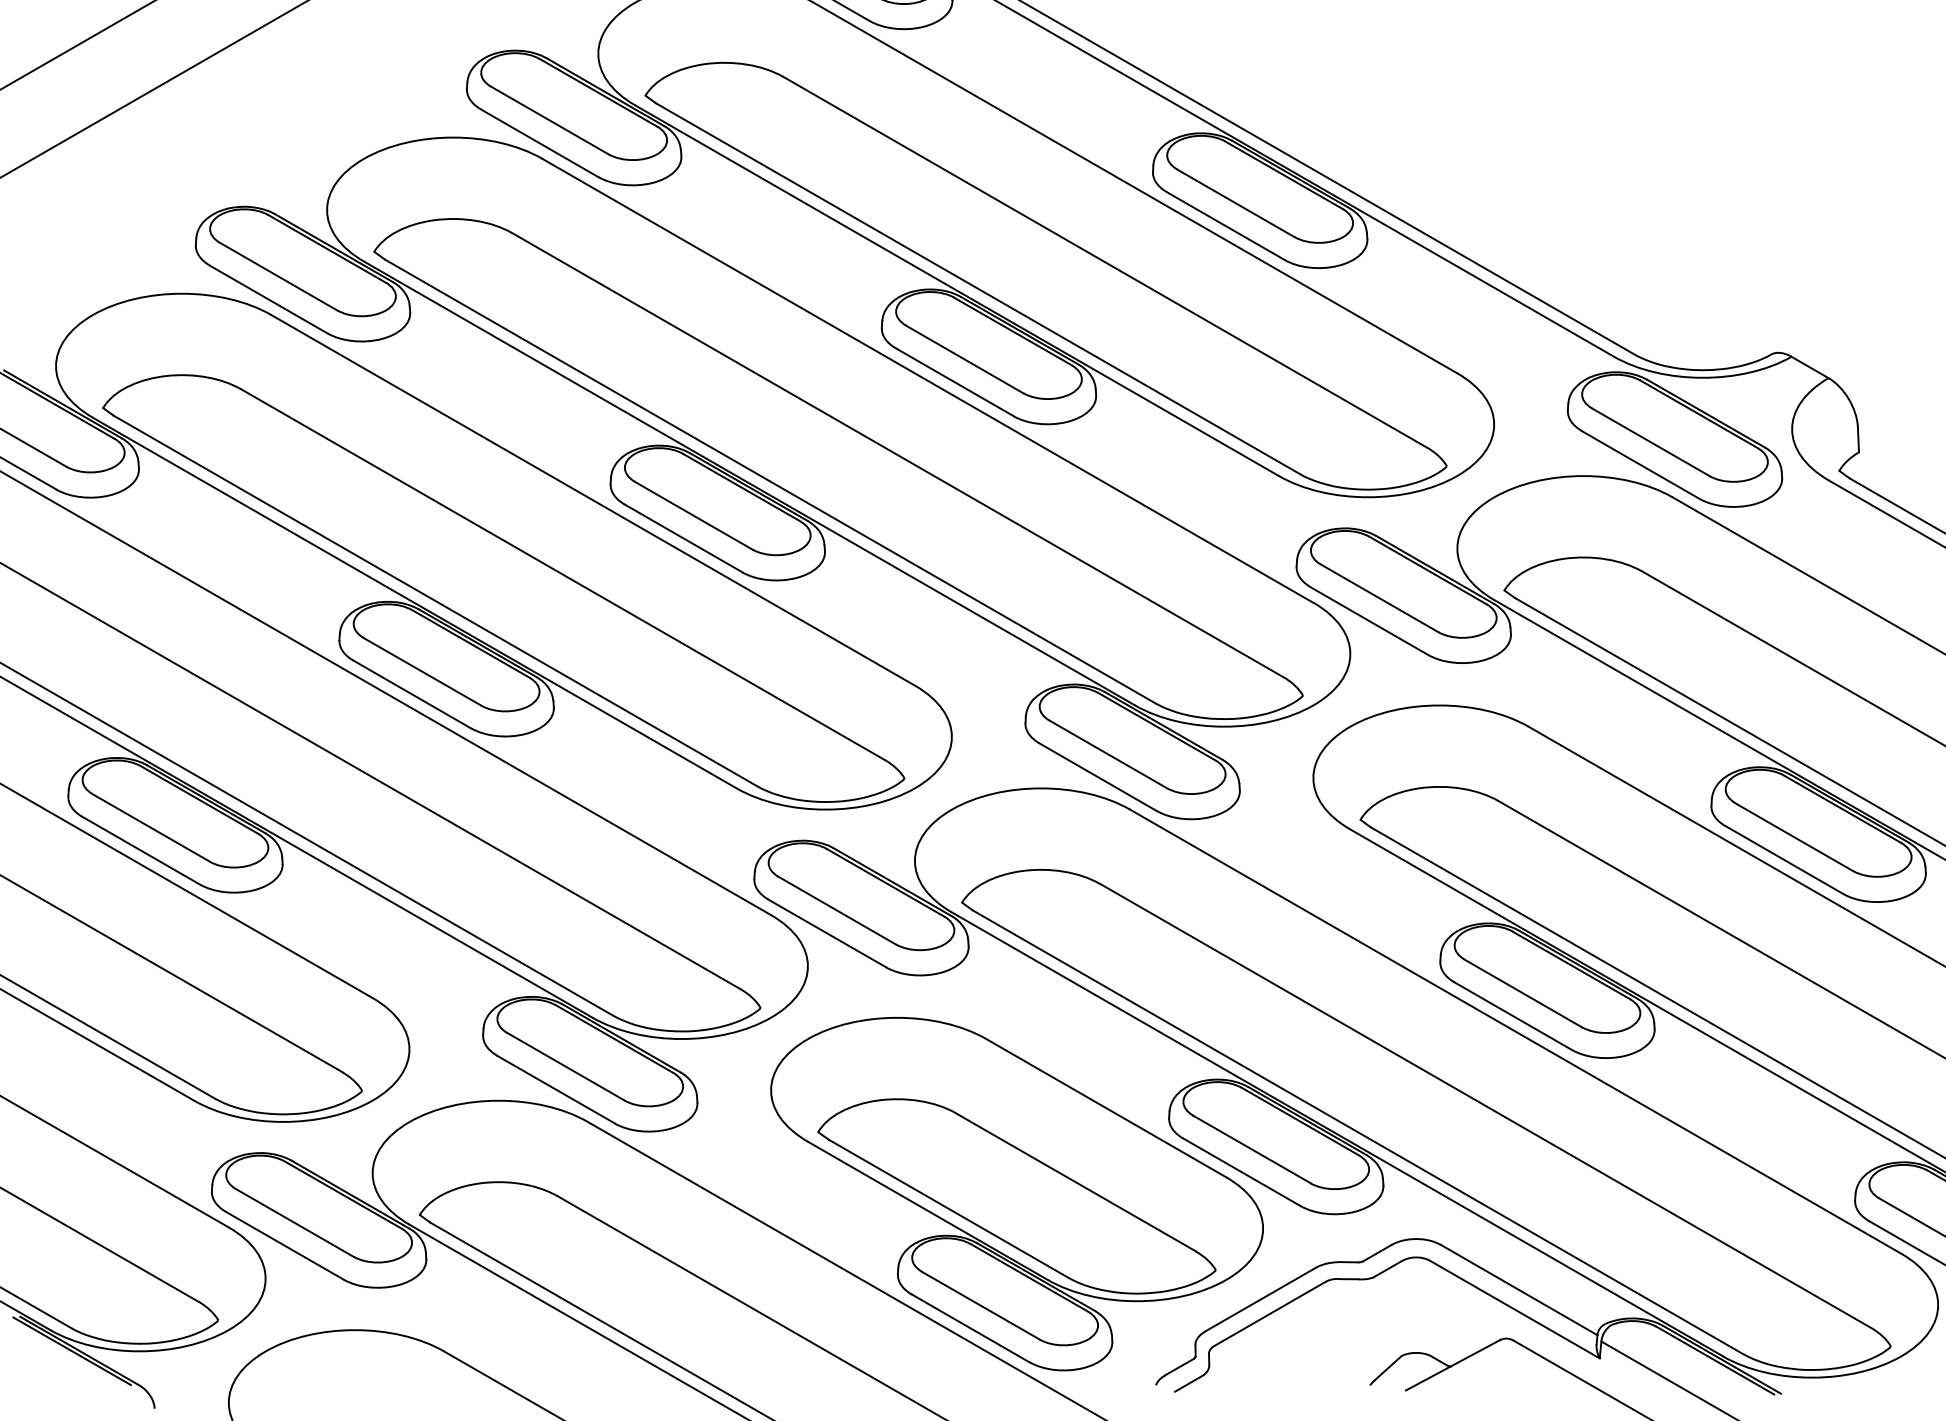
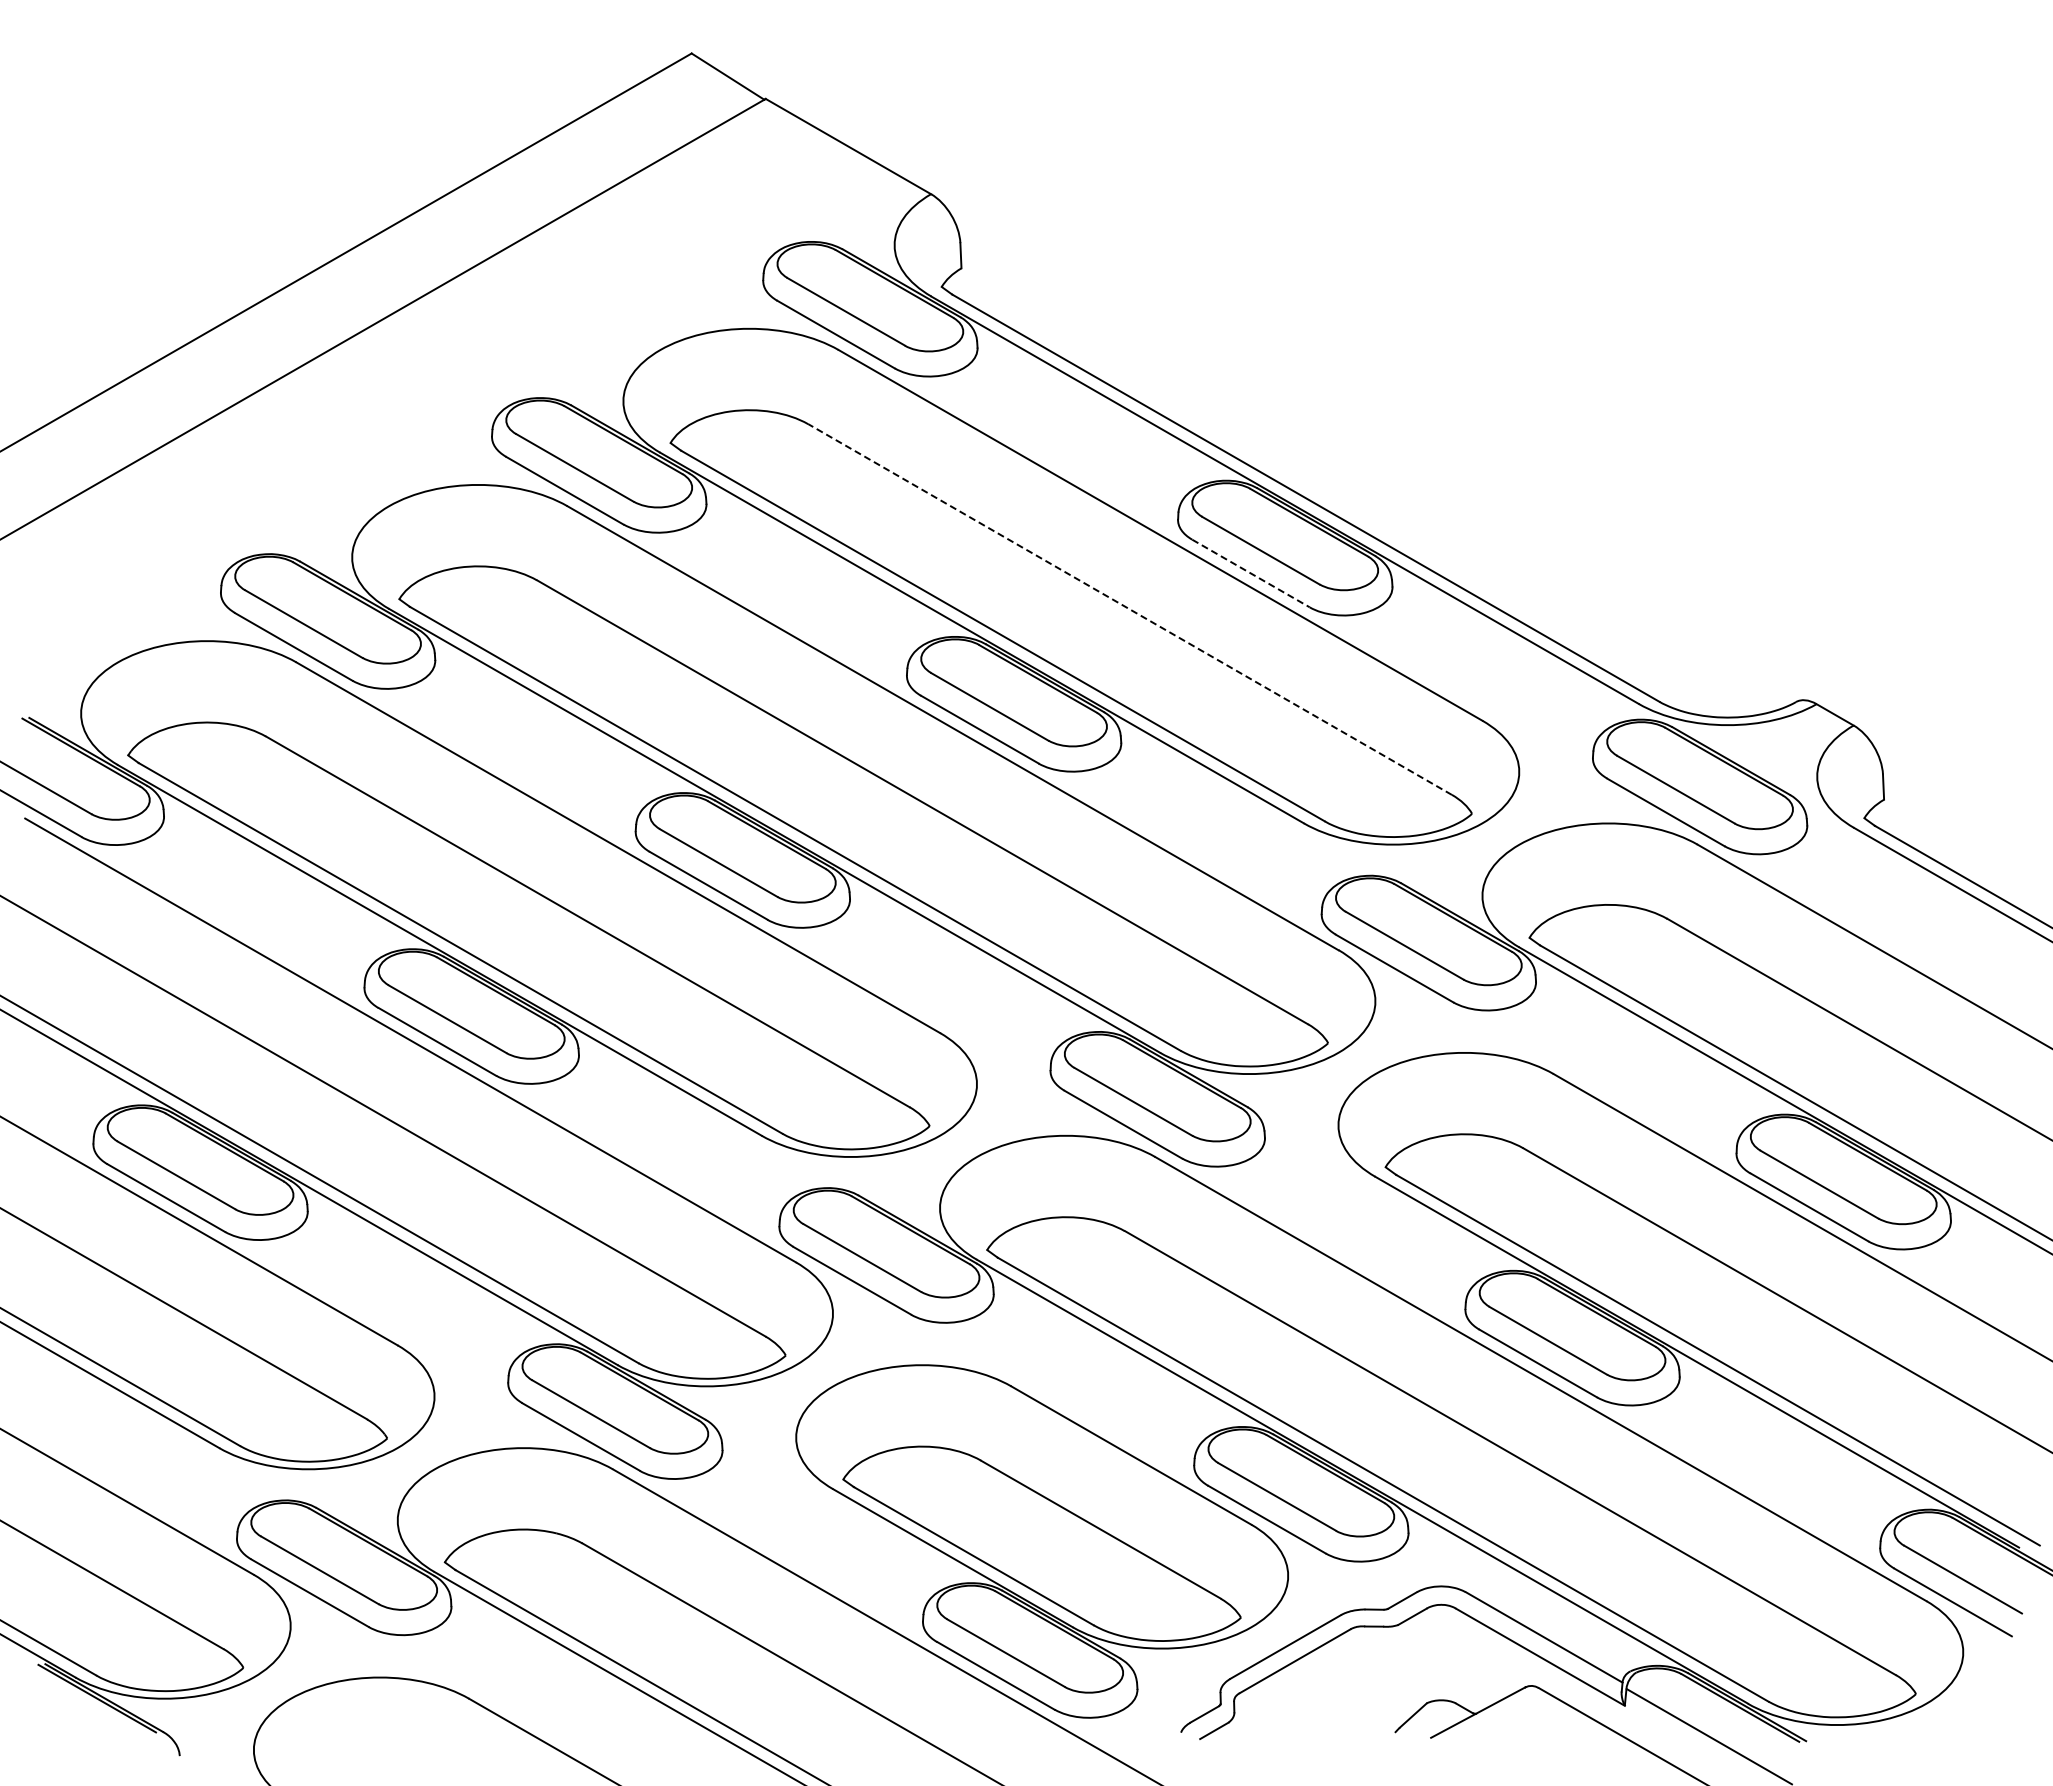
line: (1225, 226) -> (1250, 573), solid -> dashed
line: (1104, 262) -> (1129, 609), solid -> dashed

